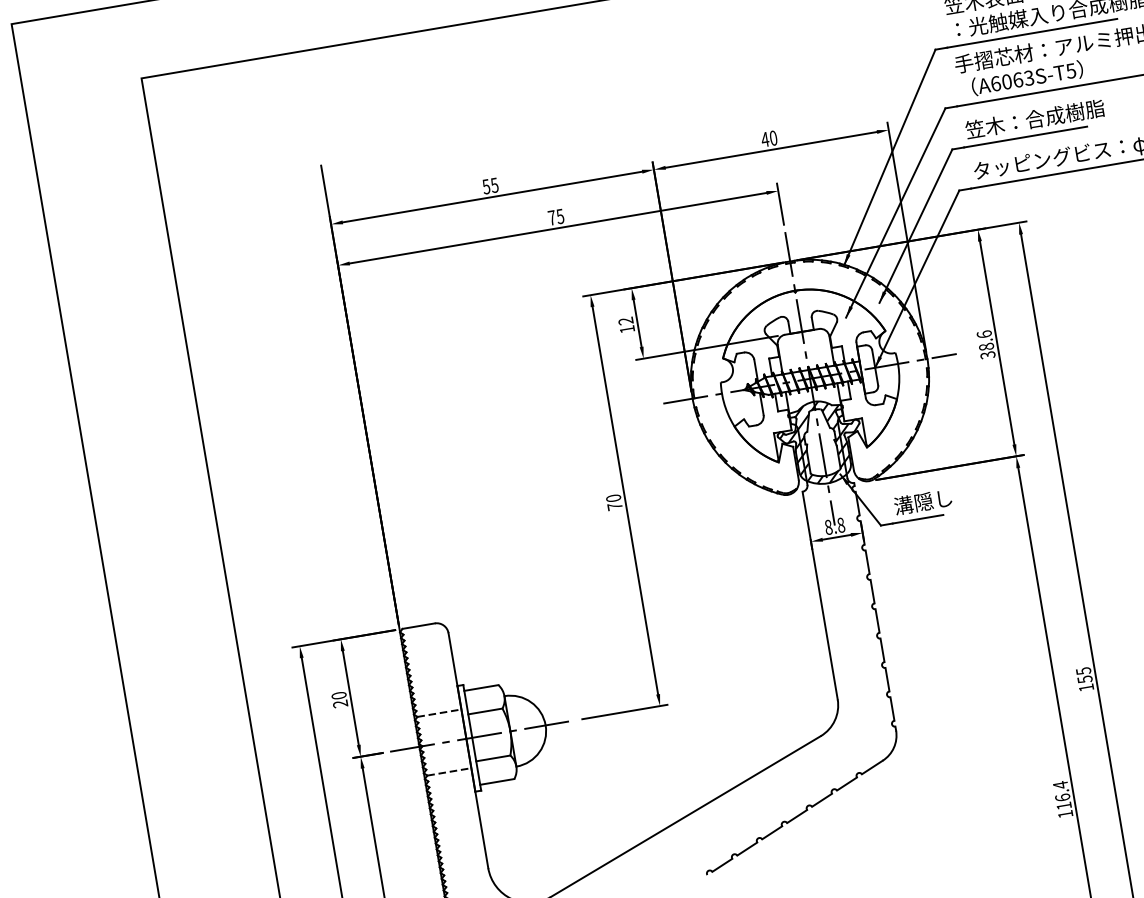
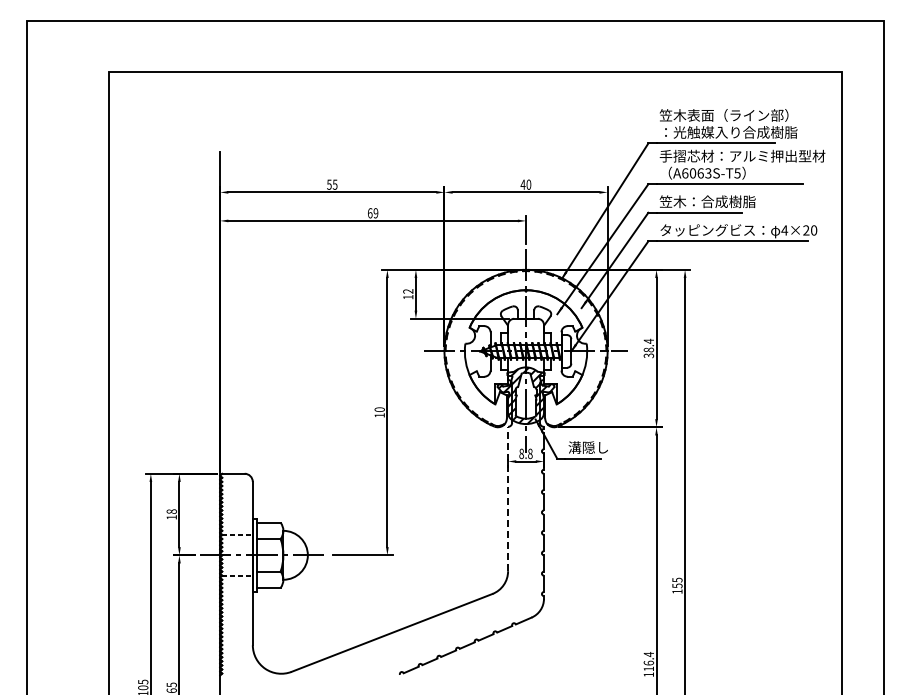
text: (555, 217) -> (372, 213), 75 -> 69
text: (983, 333) -> (648, 340), 38.6 -> 38.4
text: (614, 506) -> (379, 415), 70 -> 10
line: (820, 594) -> (508, 498), solid -> dashed
text: (339, 699) -> (171, 514), 20 -> 18

